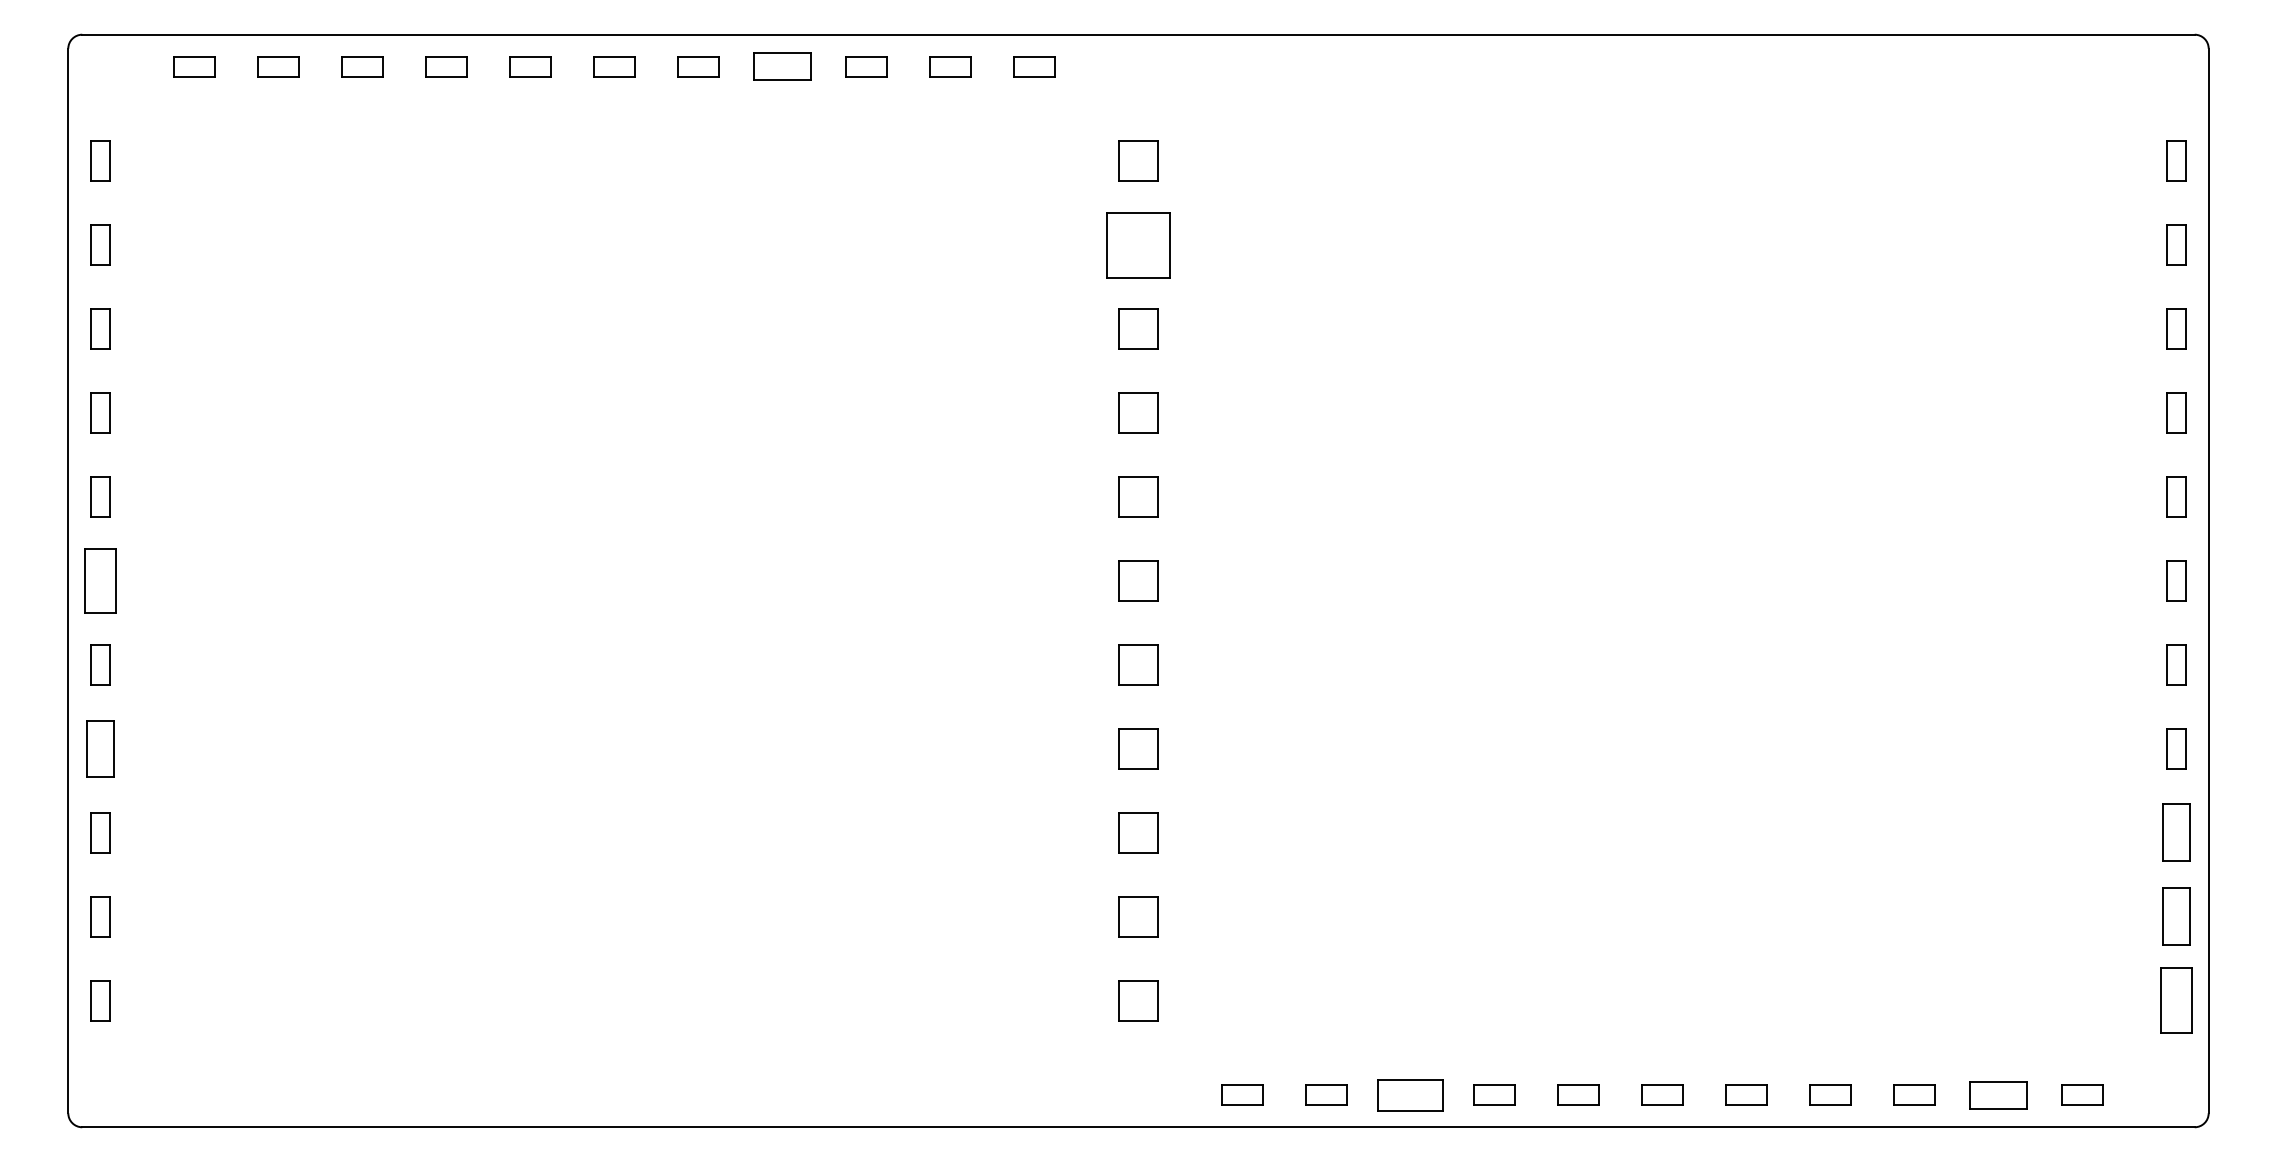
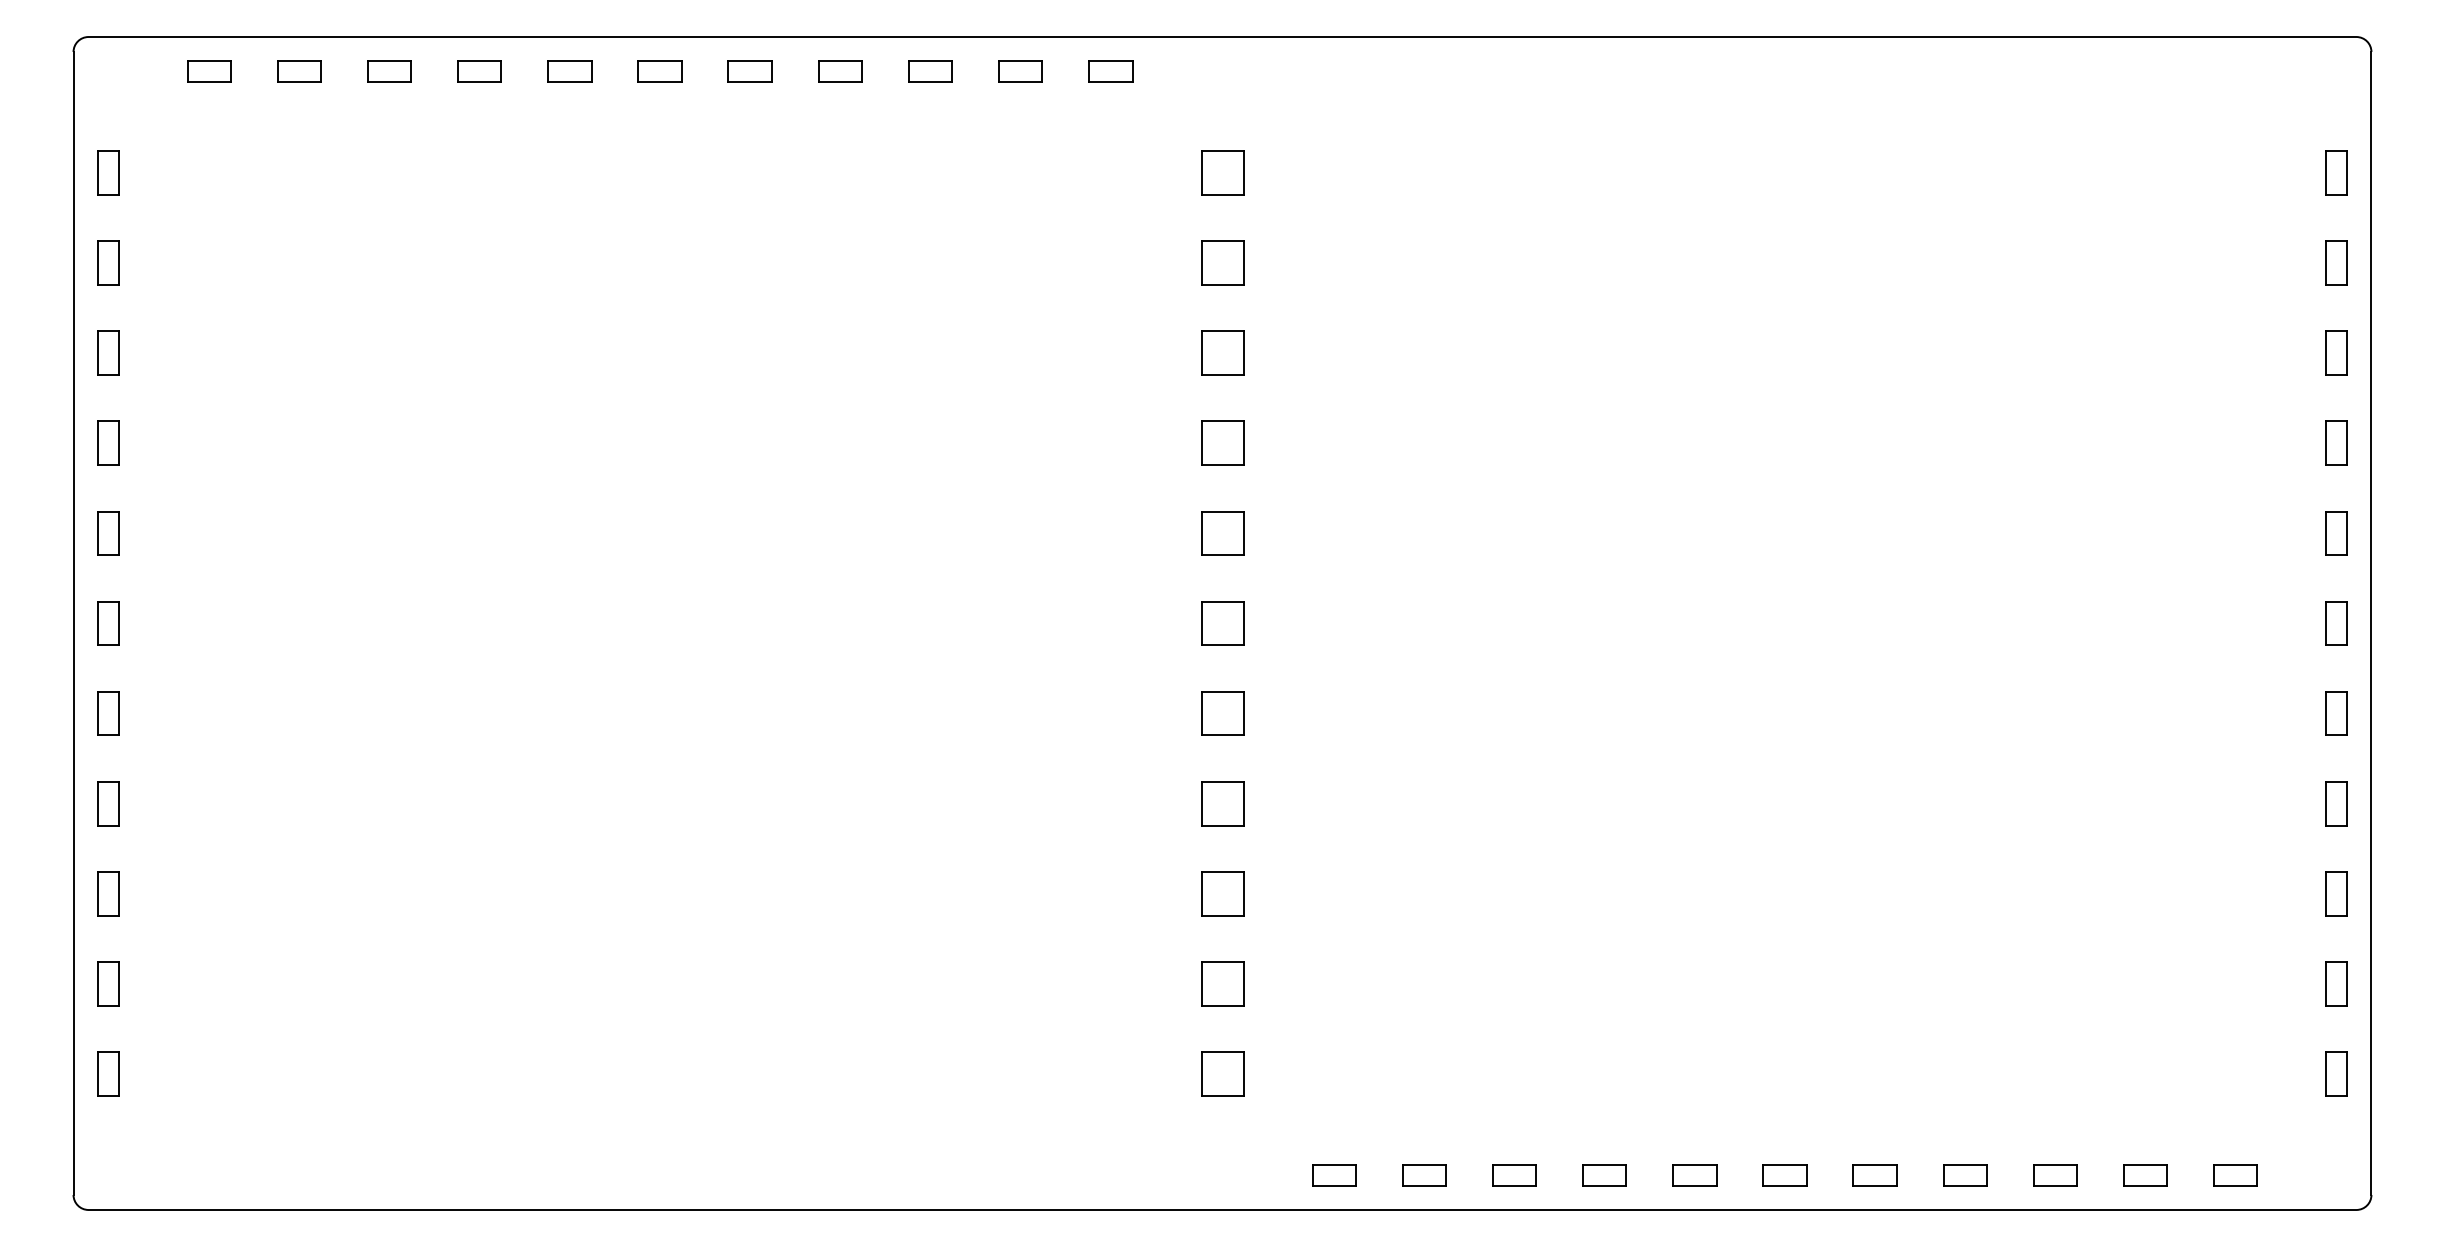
part: (782, 66) -> (840, 71), size x0.71
part: (1138, 244) -> (1222, 262), size x0.62
part: (100, 580) -> (108, 622), size x0.62
part: (100, 748) -> (108, 803), size x0.71
part: (2176, 832) -> (2336, 893), size x0.71
part: (2176, 916) -> (2336, 983), size x0.71
part: (2176, 1000) -> (2336, 1073), size x0.62
part: (1410, 1094) -> (1514, 1174), size x0.62
part: (1998, 1094) -> (2145, 1174), size x0.71

